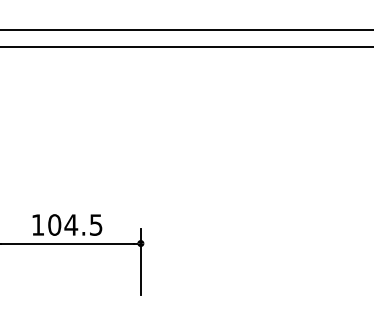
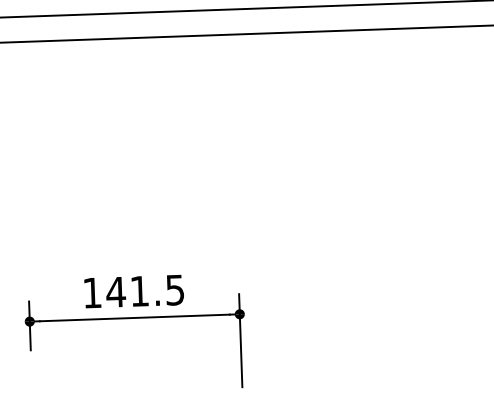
text: (62, 224) -> (127, 291), 104.5 -> 141.5

